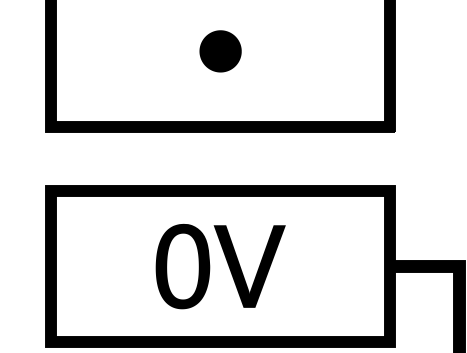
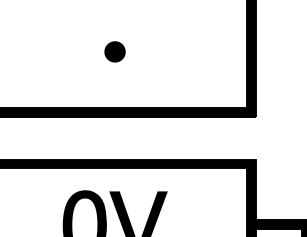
part: (220, 51) -> (115, 51), size x0.6

